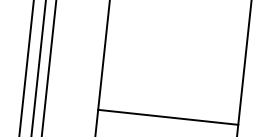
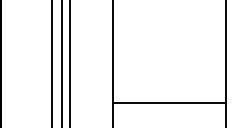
line: (167, 116) -> (168, 102), moved

